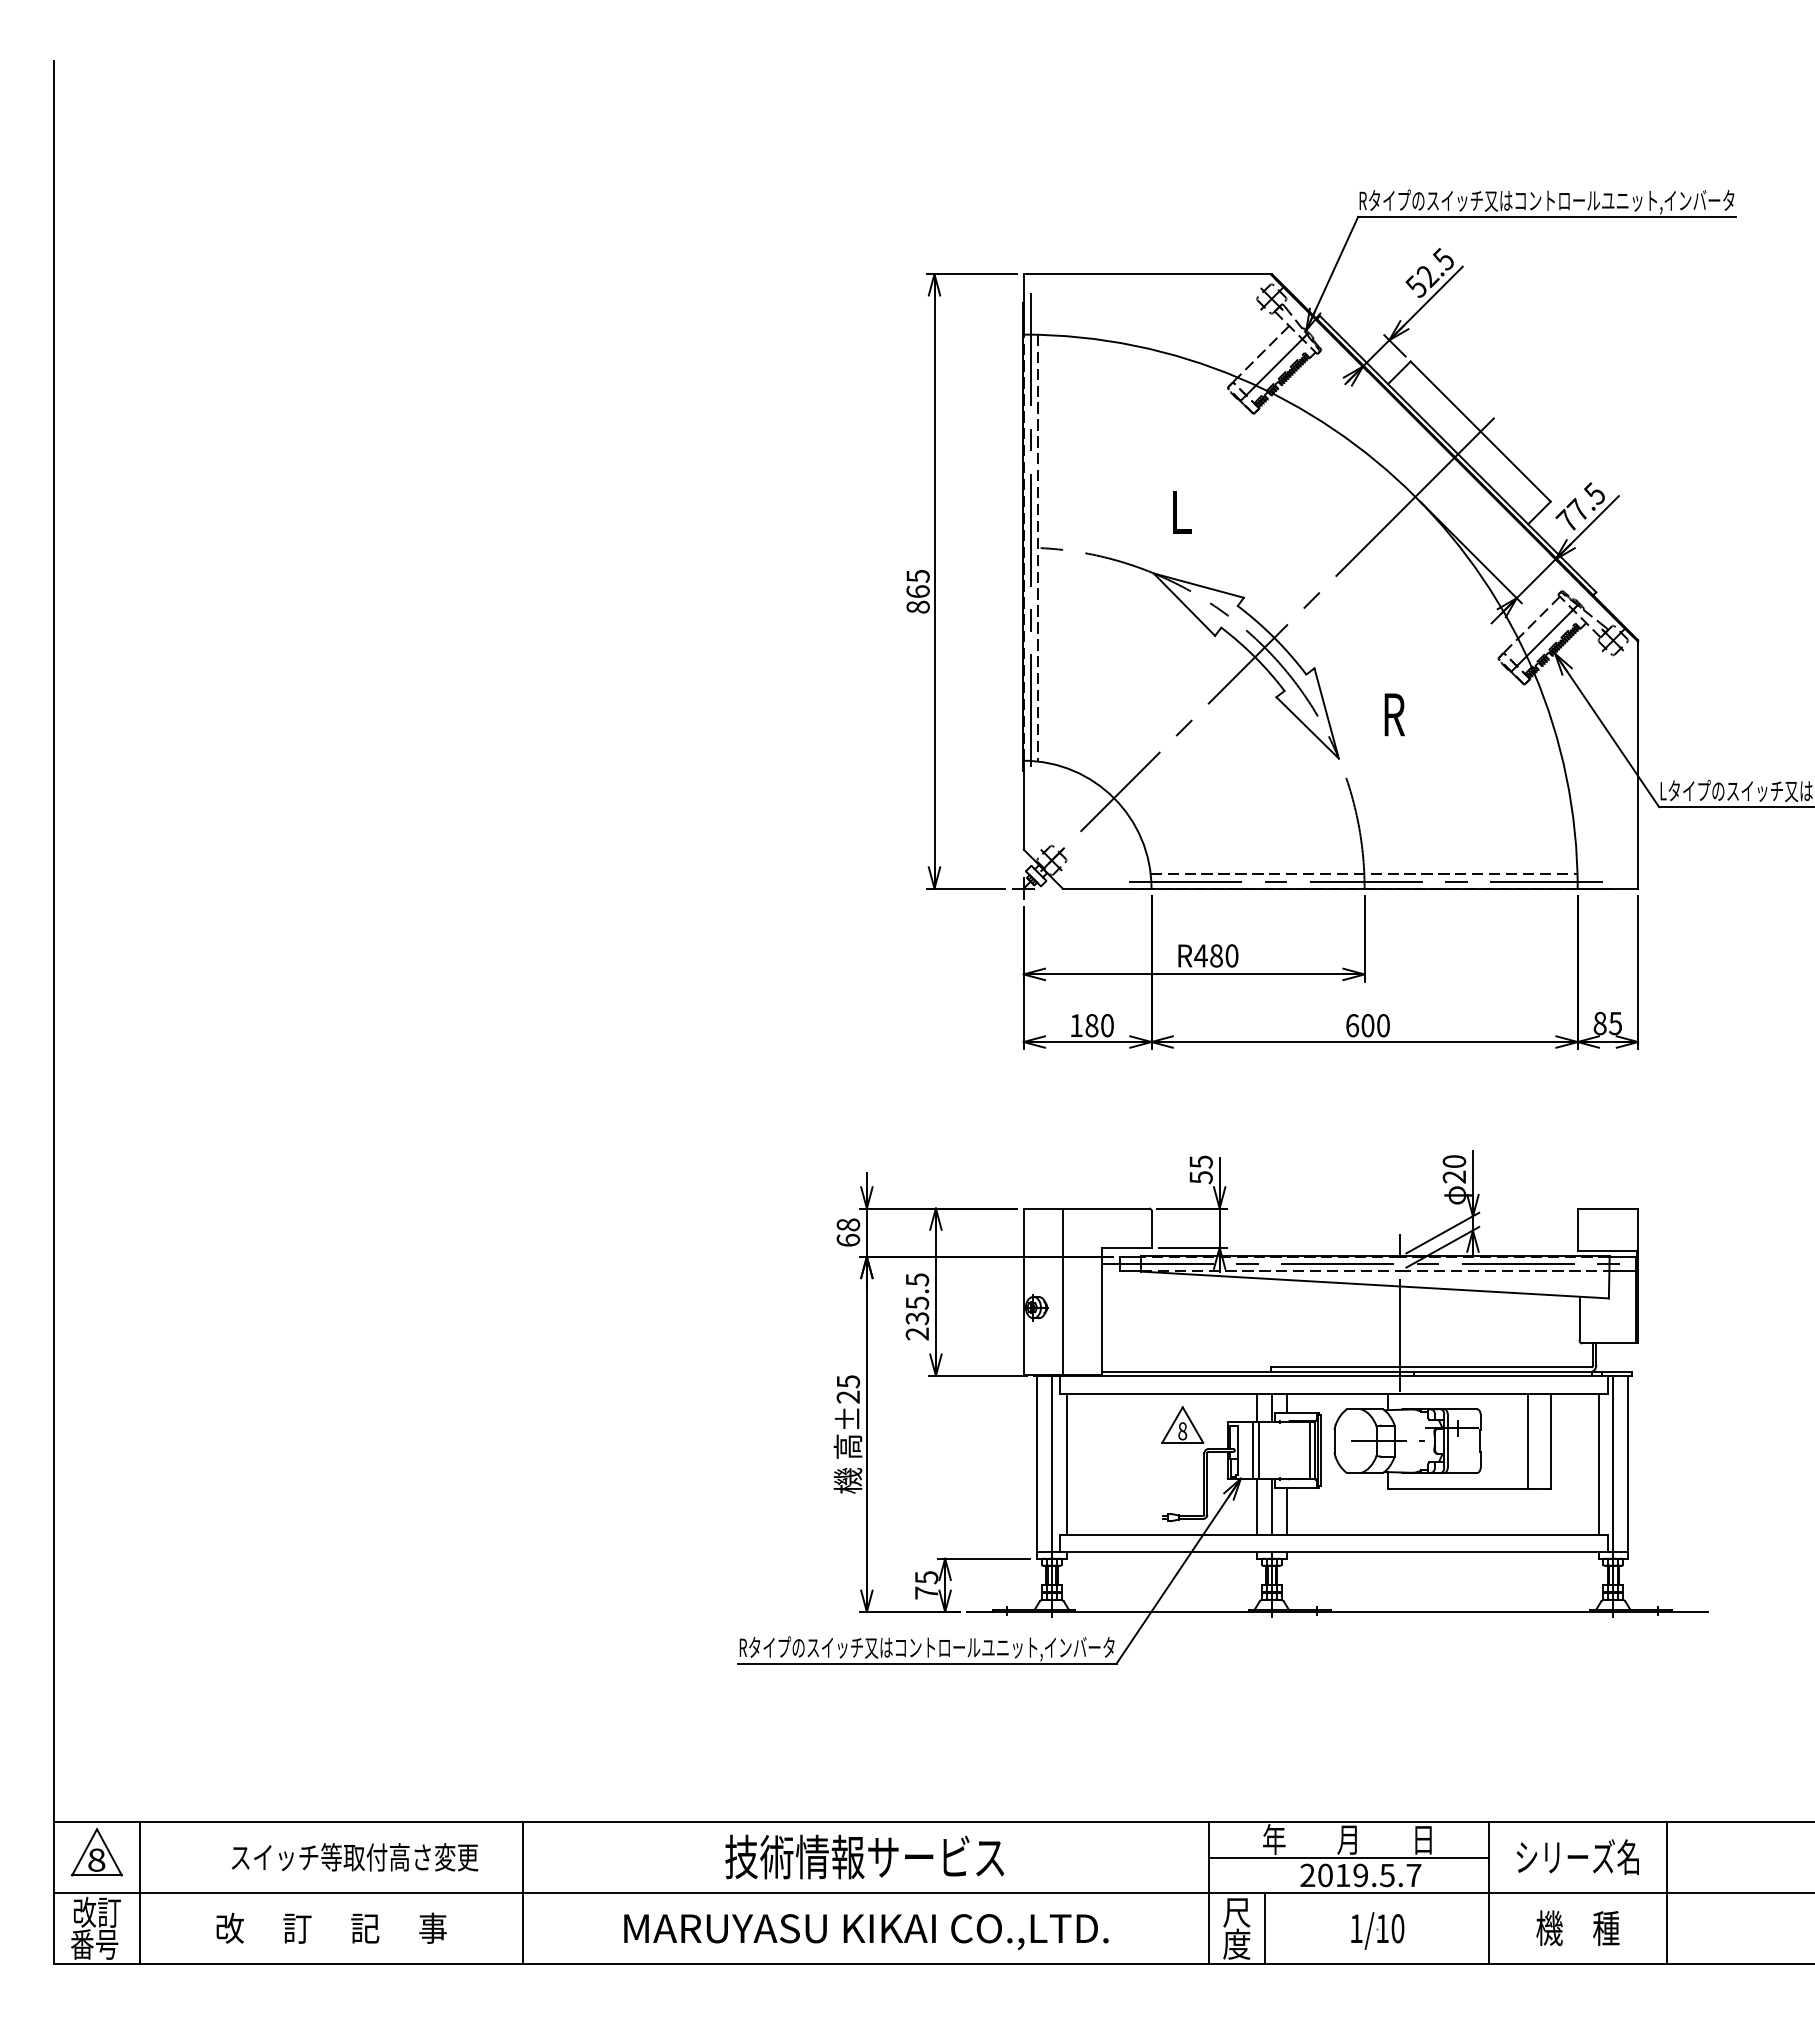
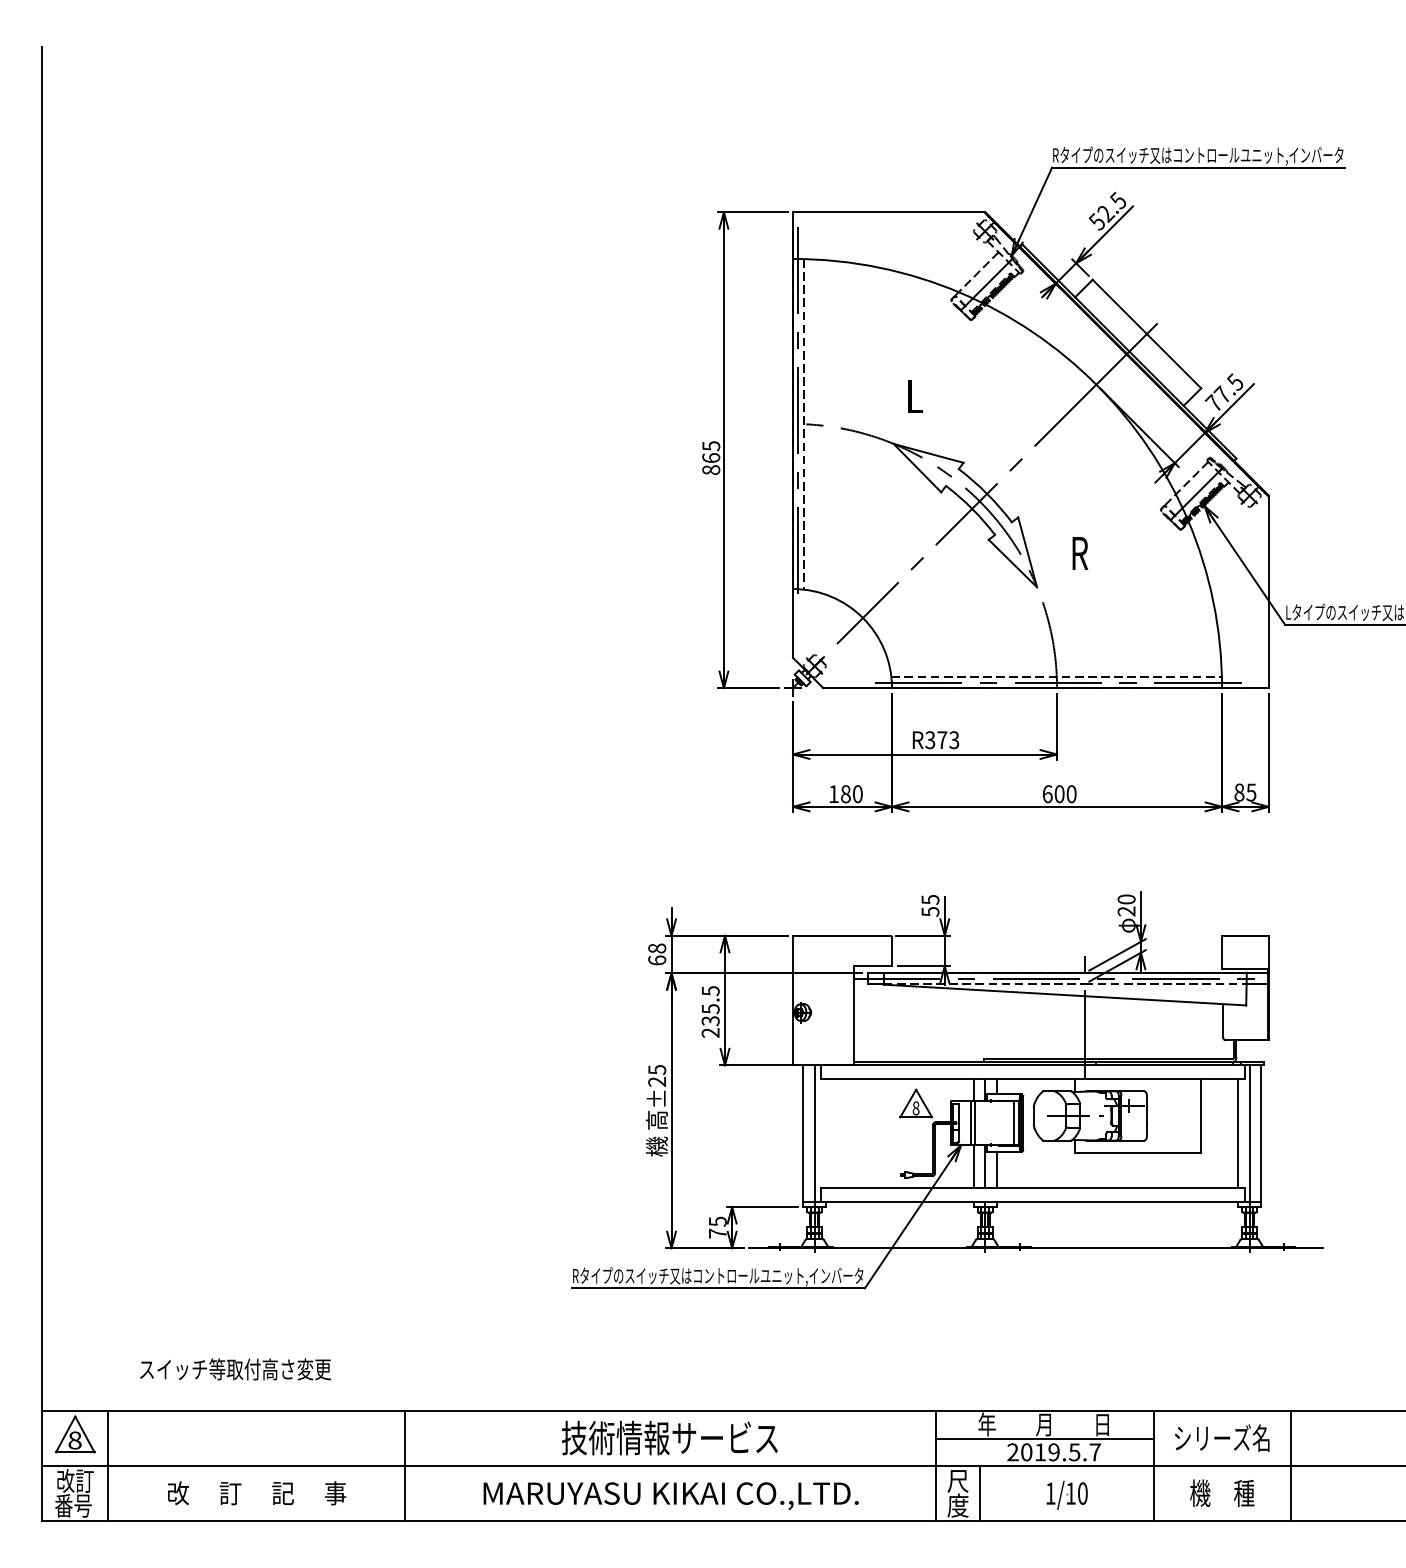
text: (1216, 955) -> (942, 739), R480 -> R373
line: (1062, 1291) -> (823, 1000), removed
line: (1528, 1441) -> (1183, 1116), removed
line: (1066, 1463) -> (826, 1133), removed
text: (354, 1857) -> (235, 1369), moved

